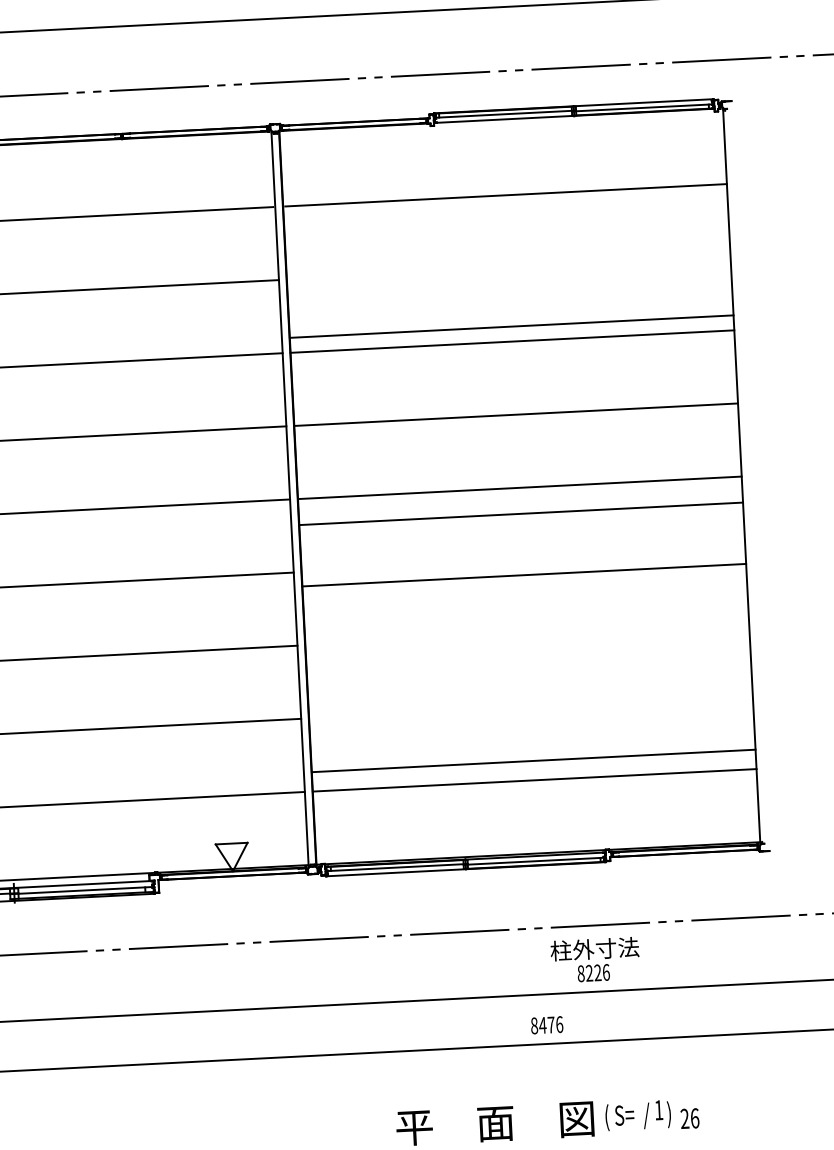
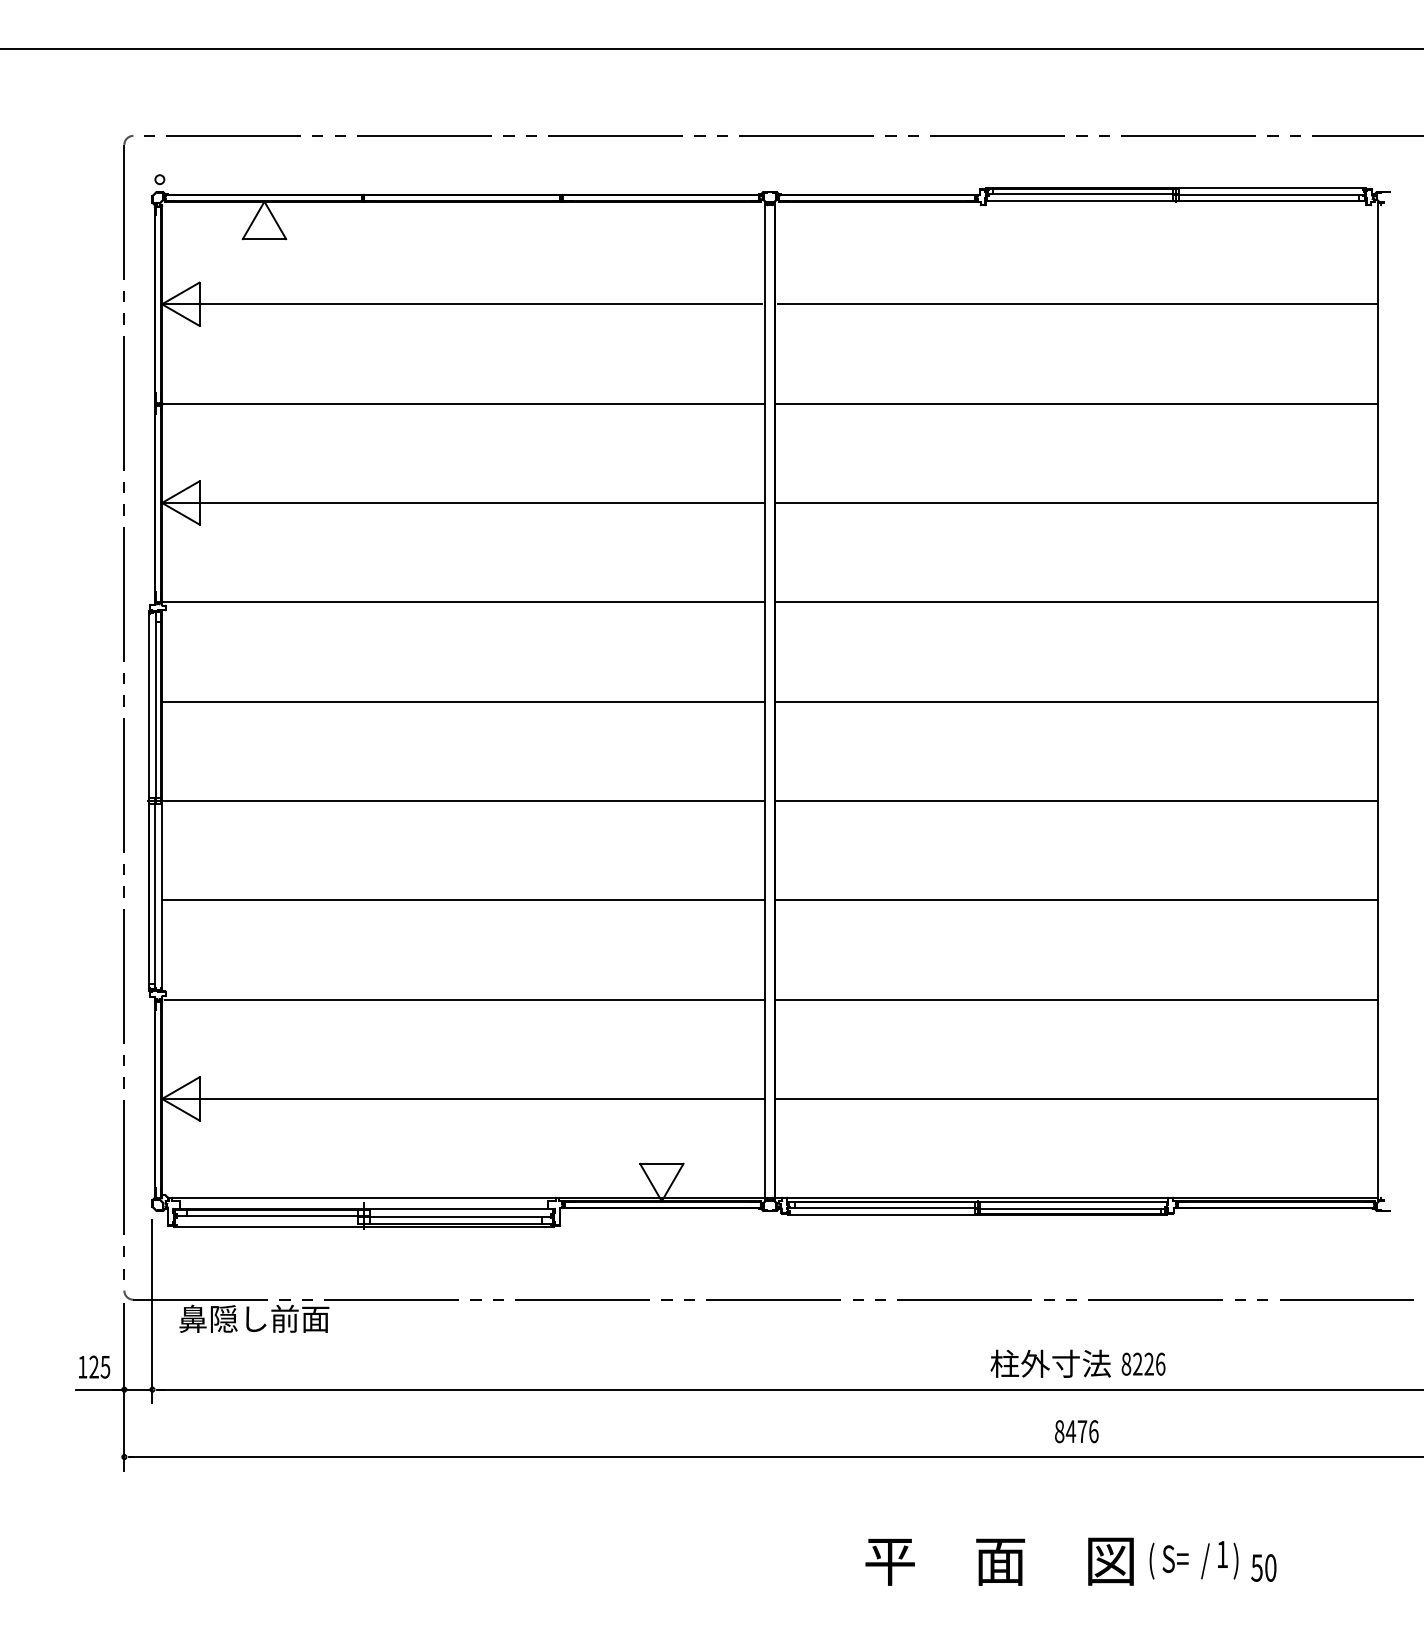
line: (511, 326) -> (1076, 403), moved
line: (520, 513) -> (1076, 800), moved
line: (524, 575) -> (1076, 900), moved
line: (533, 760) -> (1076, 999), moved
text: (594, 948) -> (1050, 1363), moved
text: (689, 1118) -> (1263, 1567), 26 -> 50

